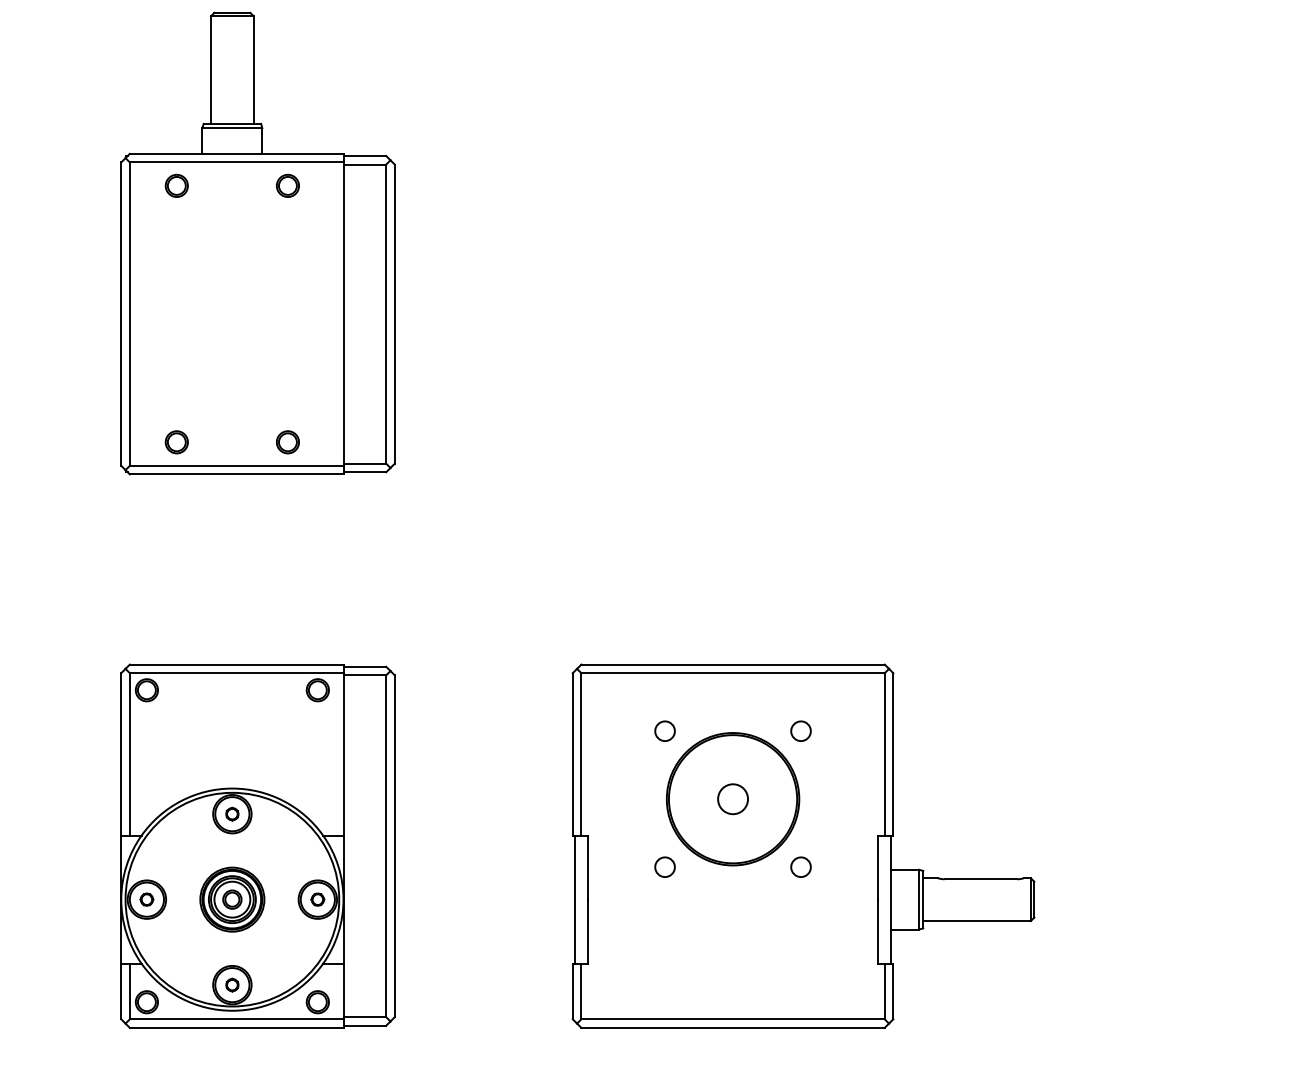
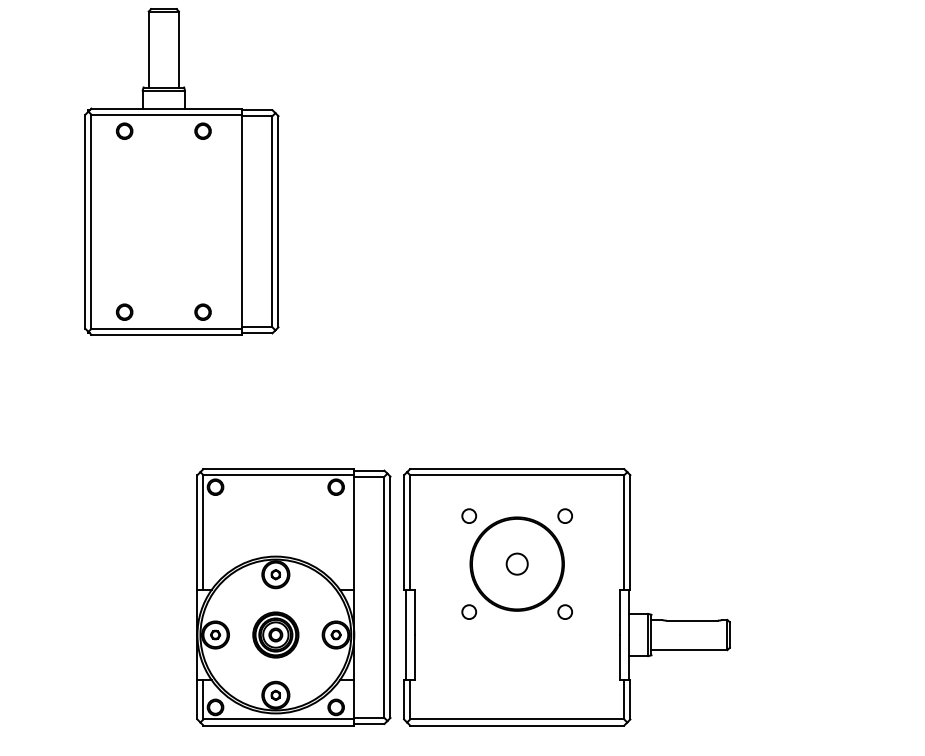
part: (257, 846) -> (293, 597), moved

